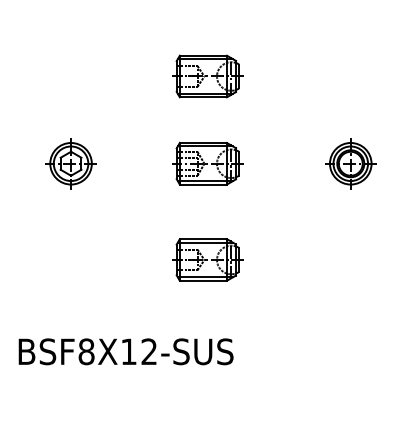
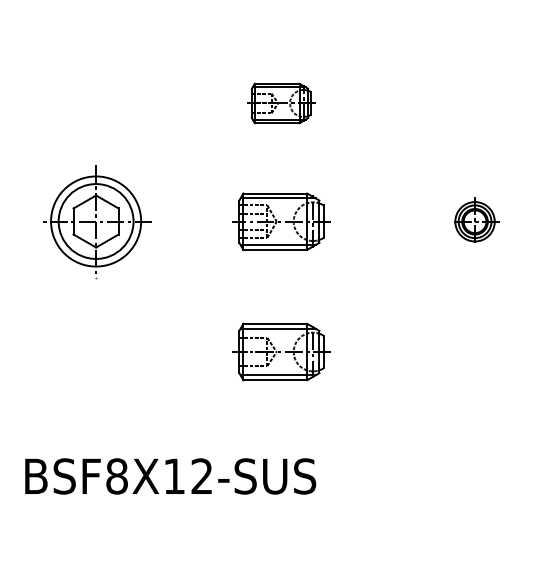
part: (207, 76) -> (280, 103), size x0.7
part: (70, 163) -> (95, 221), size x1.6
part: (350, 163) -> (474, 221), size x0.7

